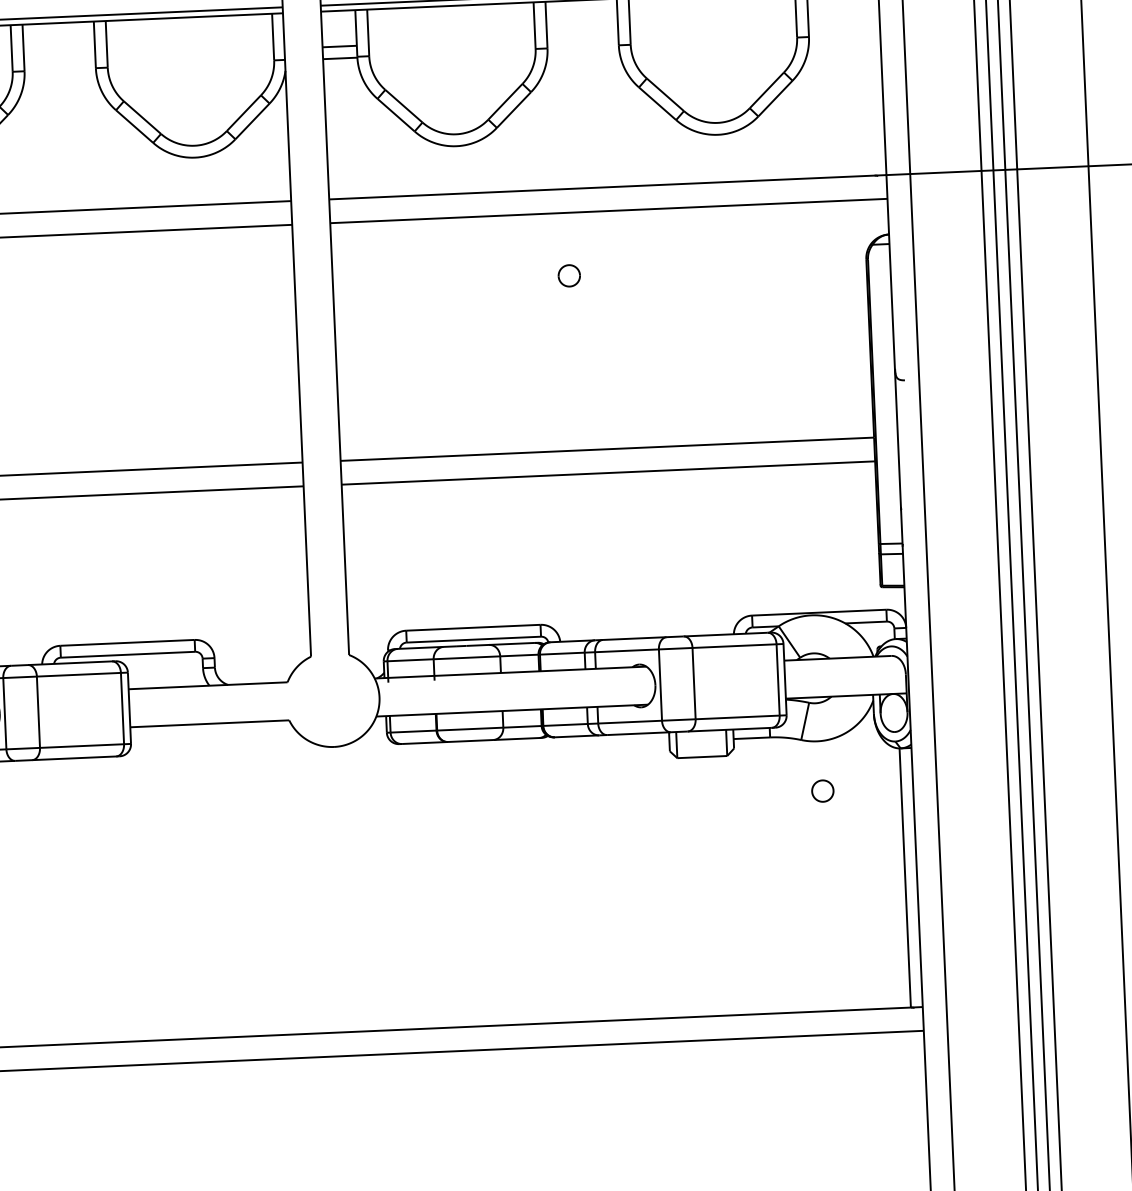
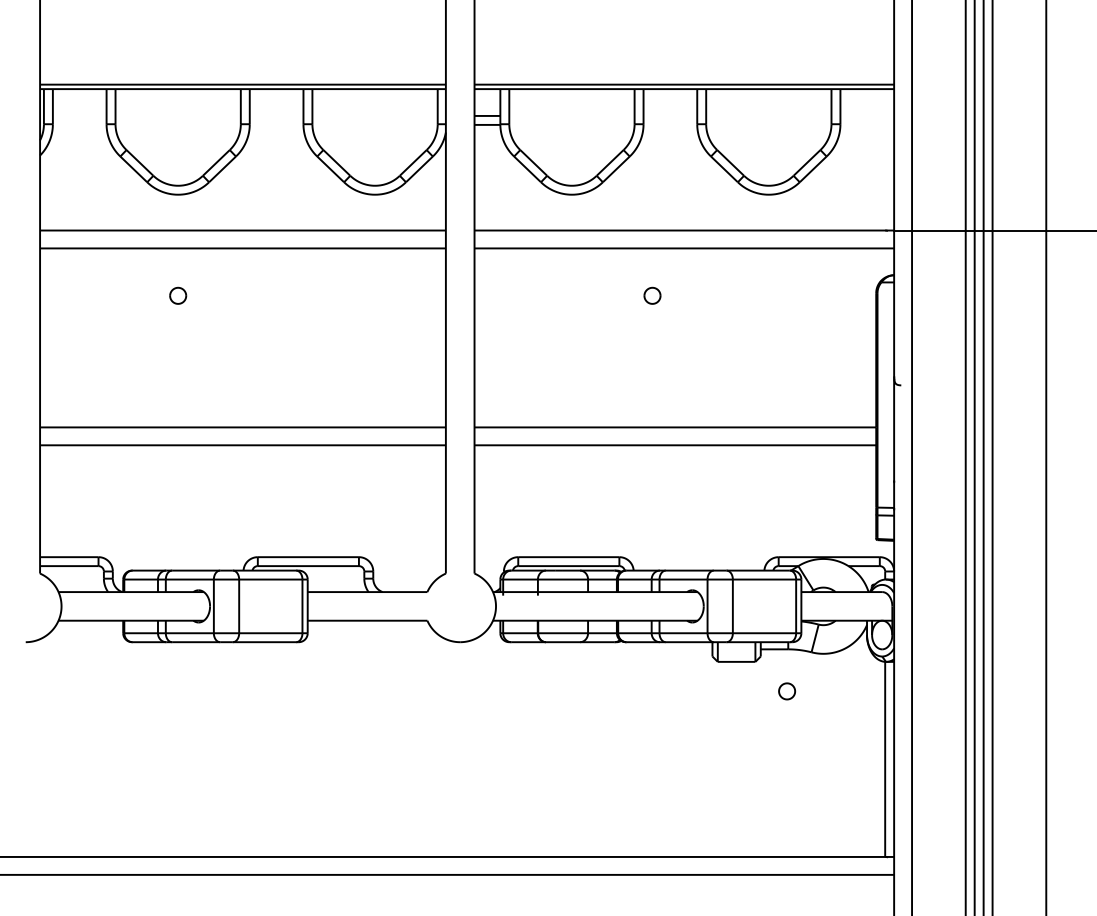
part: (823, 791) -> (787, 691), moved

